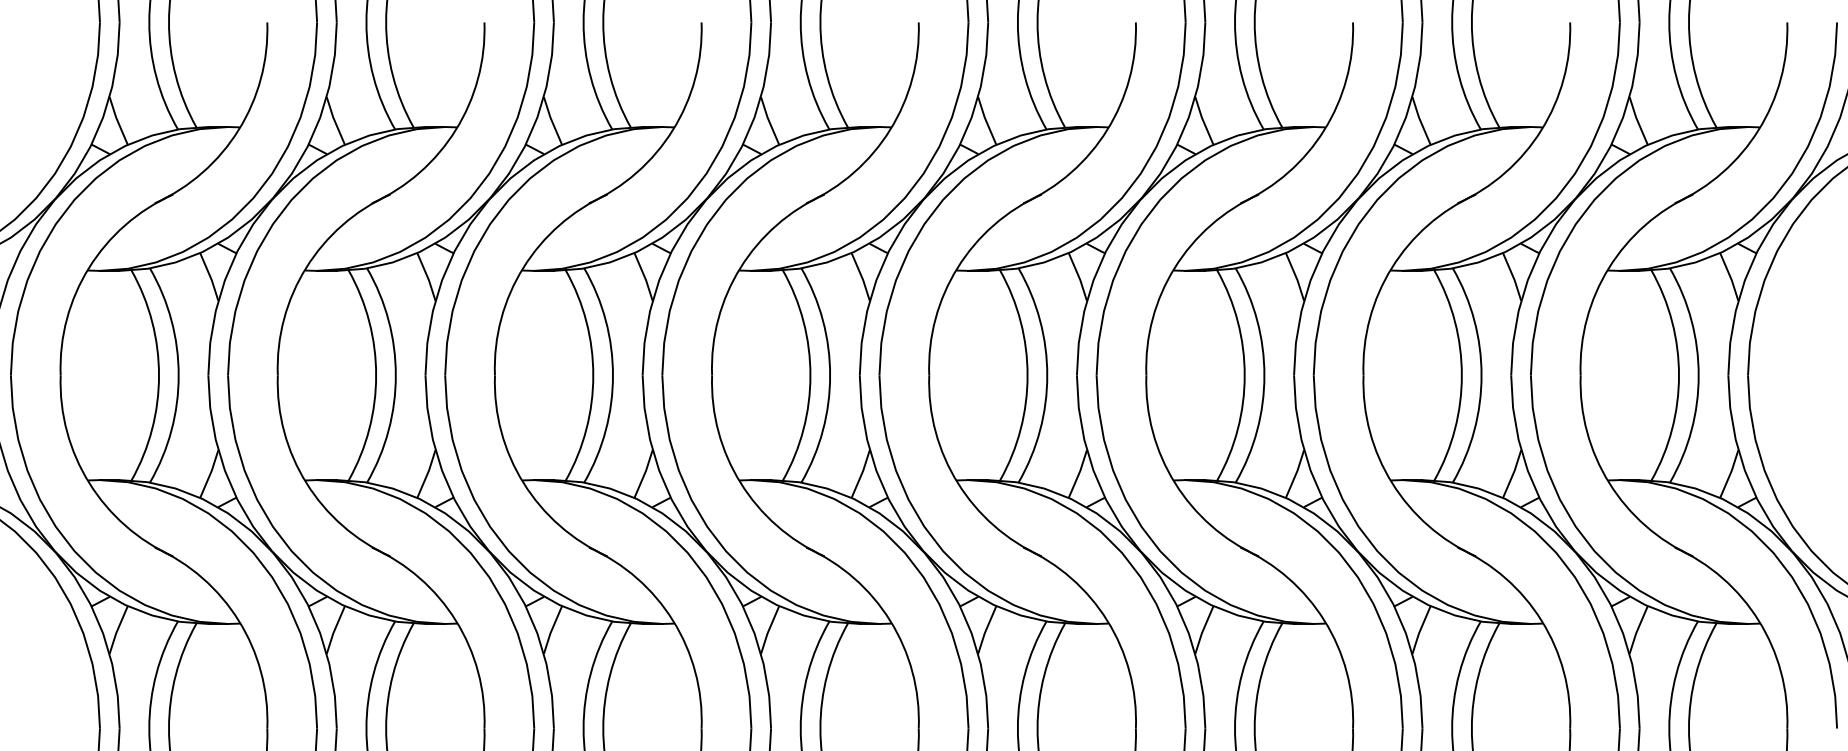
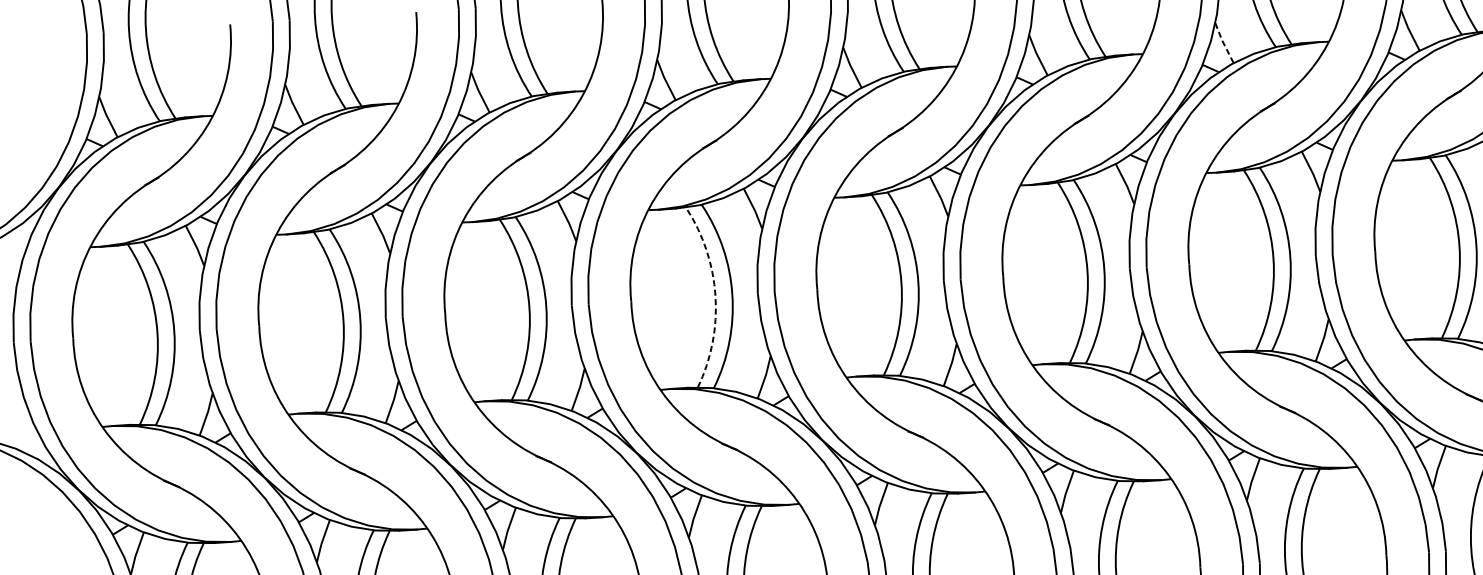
line: (1420, 121) -> (1223, 43), solid -> dashed
arc: (810, 375) -> (715, 295), solid -> dashed

